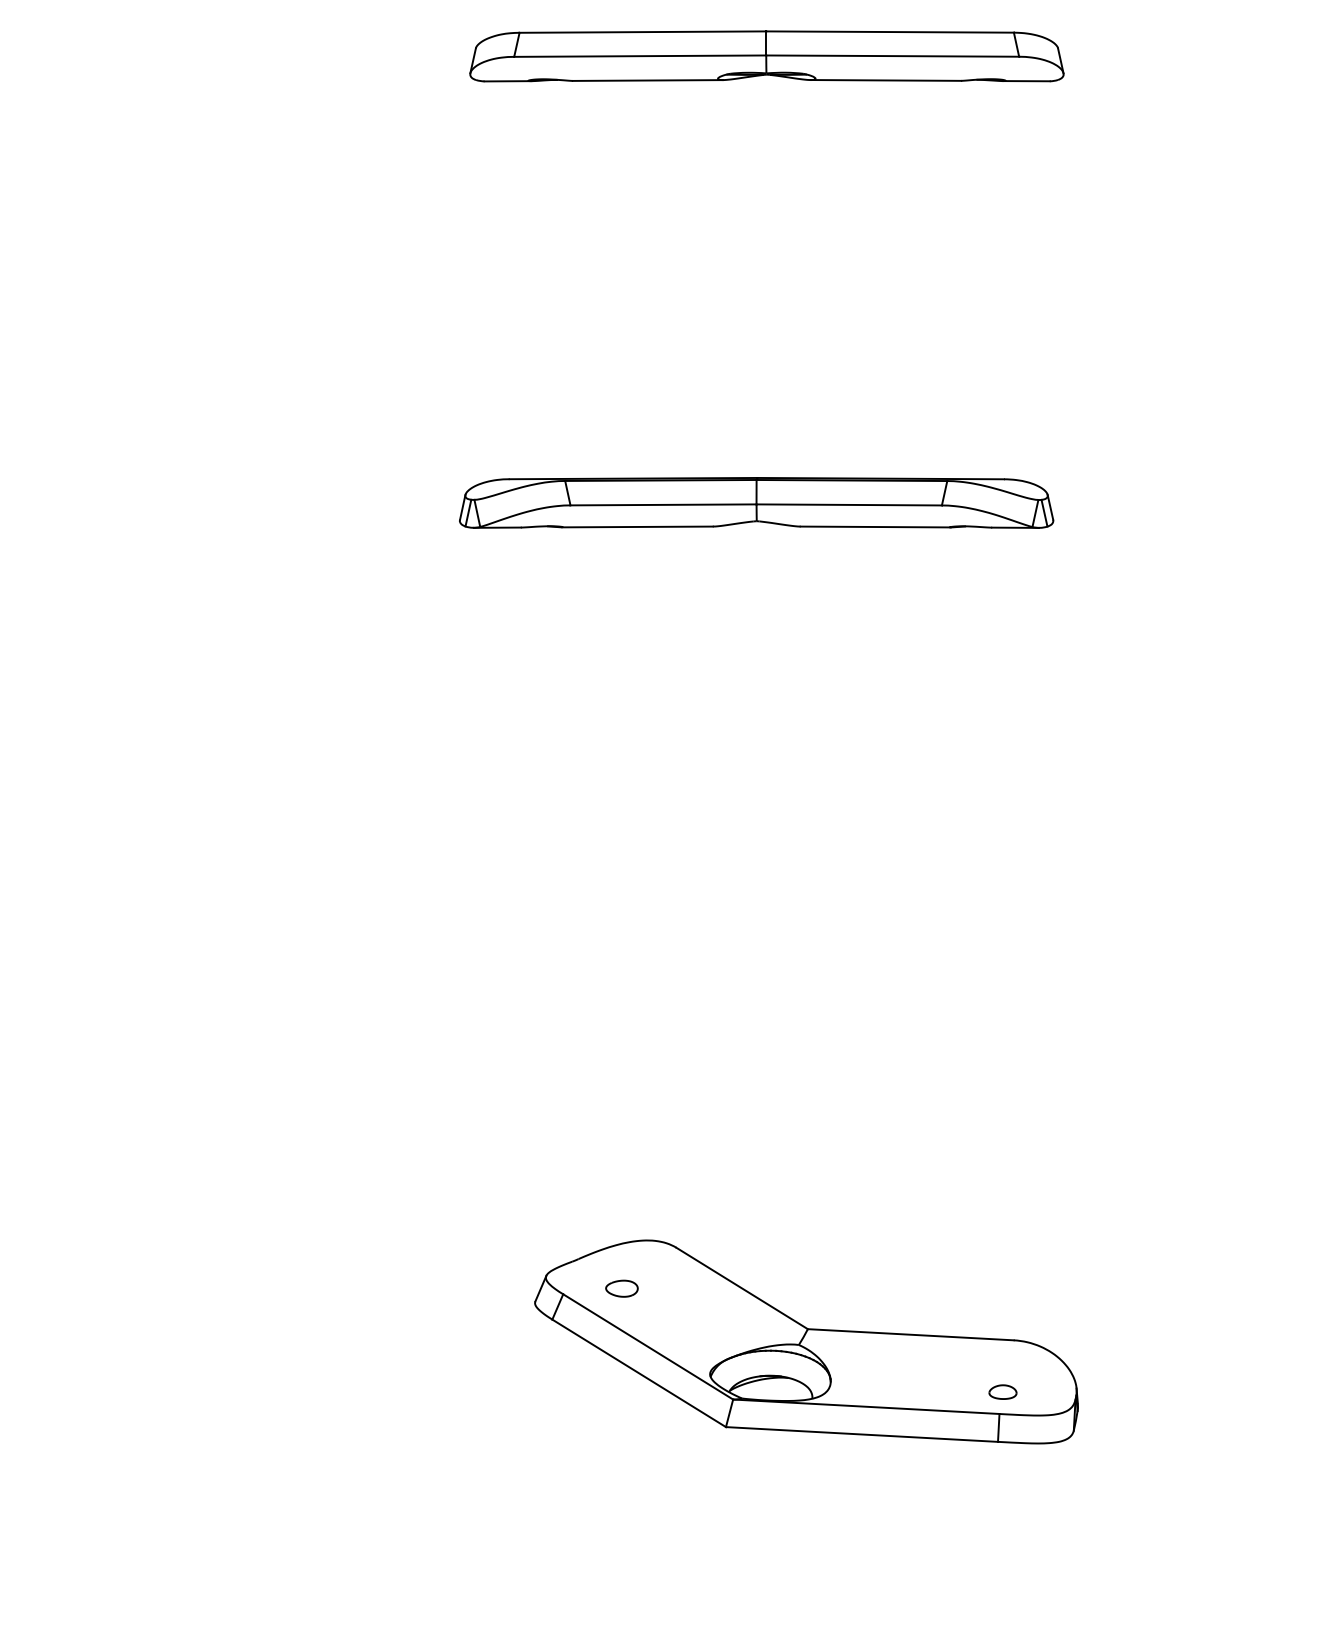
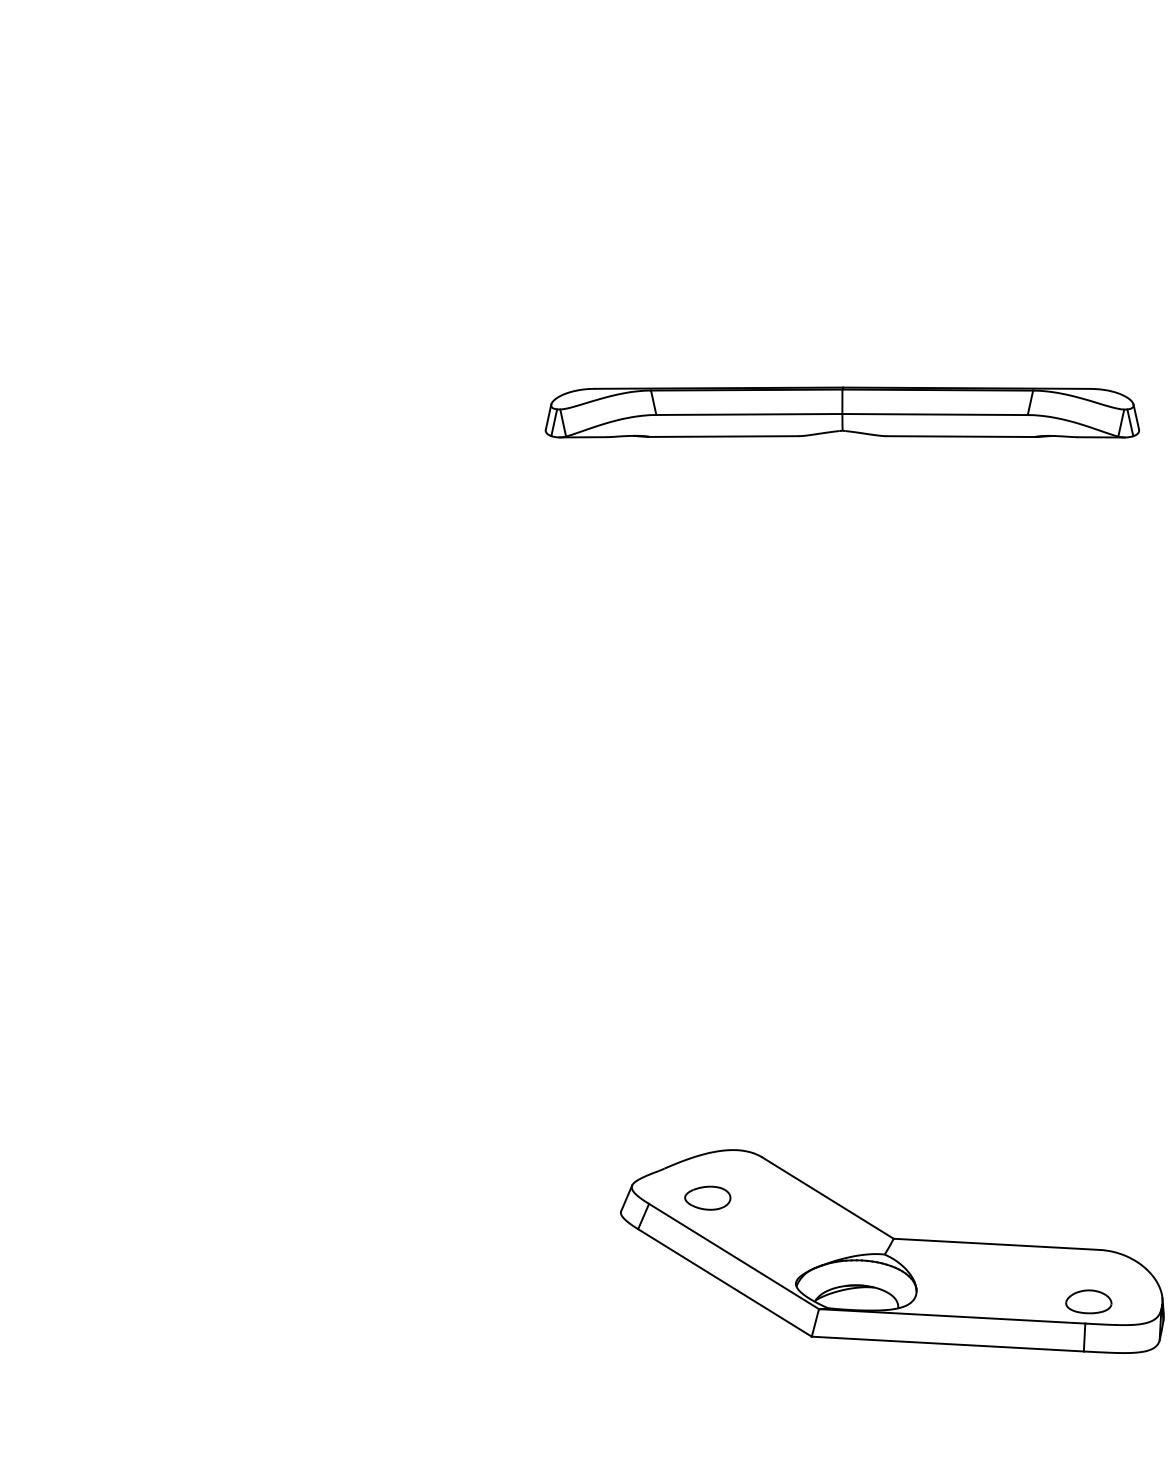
part: (621, 1288) -> (707, 1198), size x1.43
part: (1002, 1391) -> (1088, 1301), size x1.67

